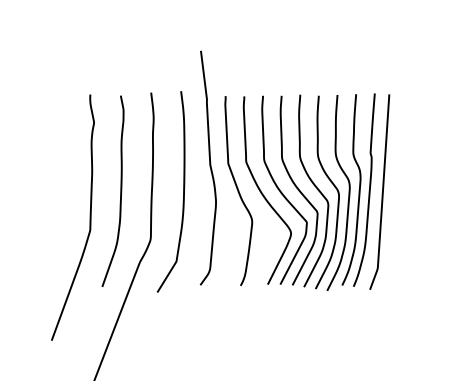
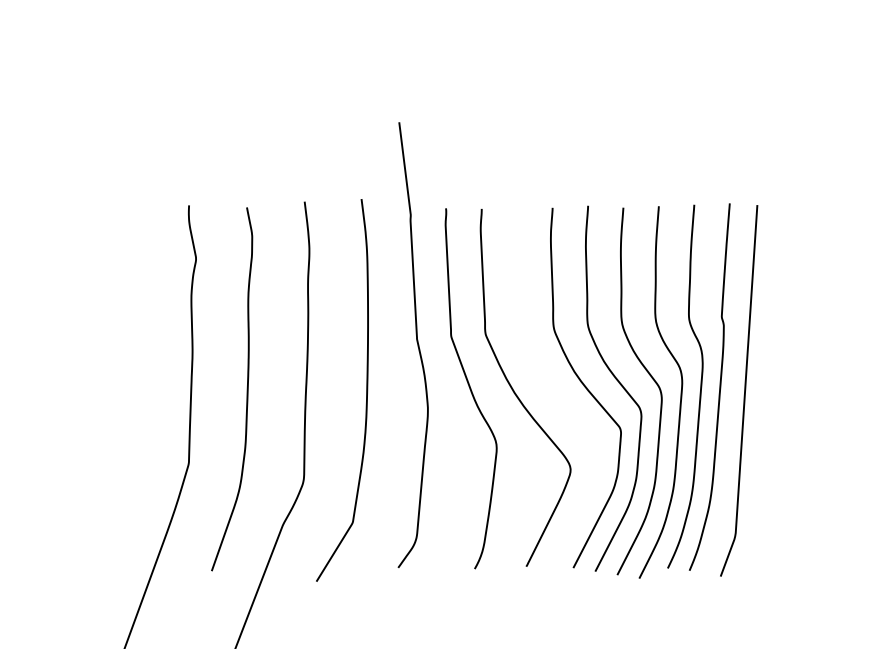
curve: (281, 191) -> (552, 389), removed

